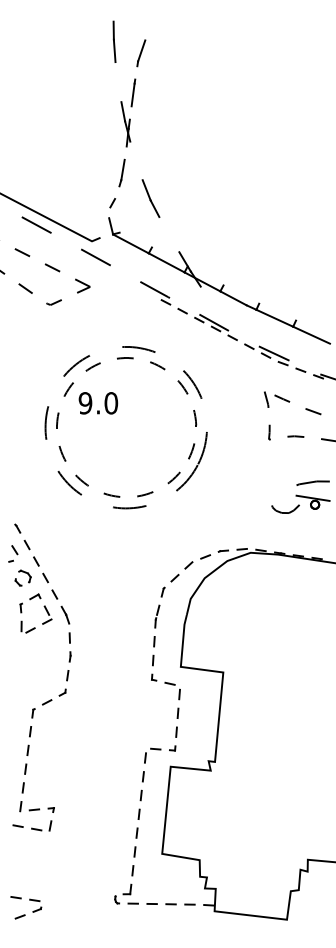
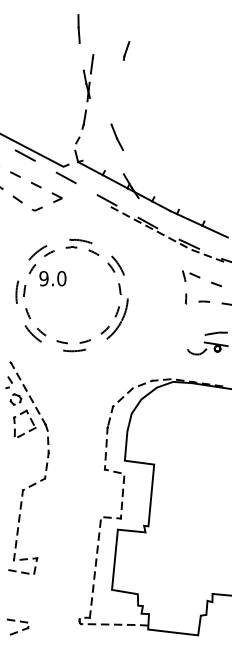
line: (141, 52) -> (126, 50), moved
line: (149, 197) -> (116, 136), moved
part: (115, 413) -> (64, 285), moved

